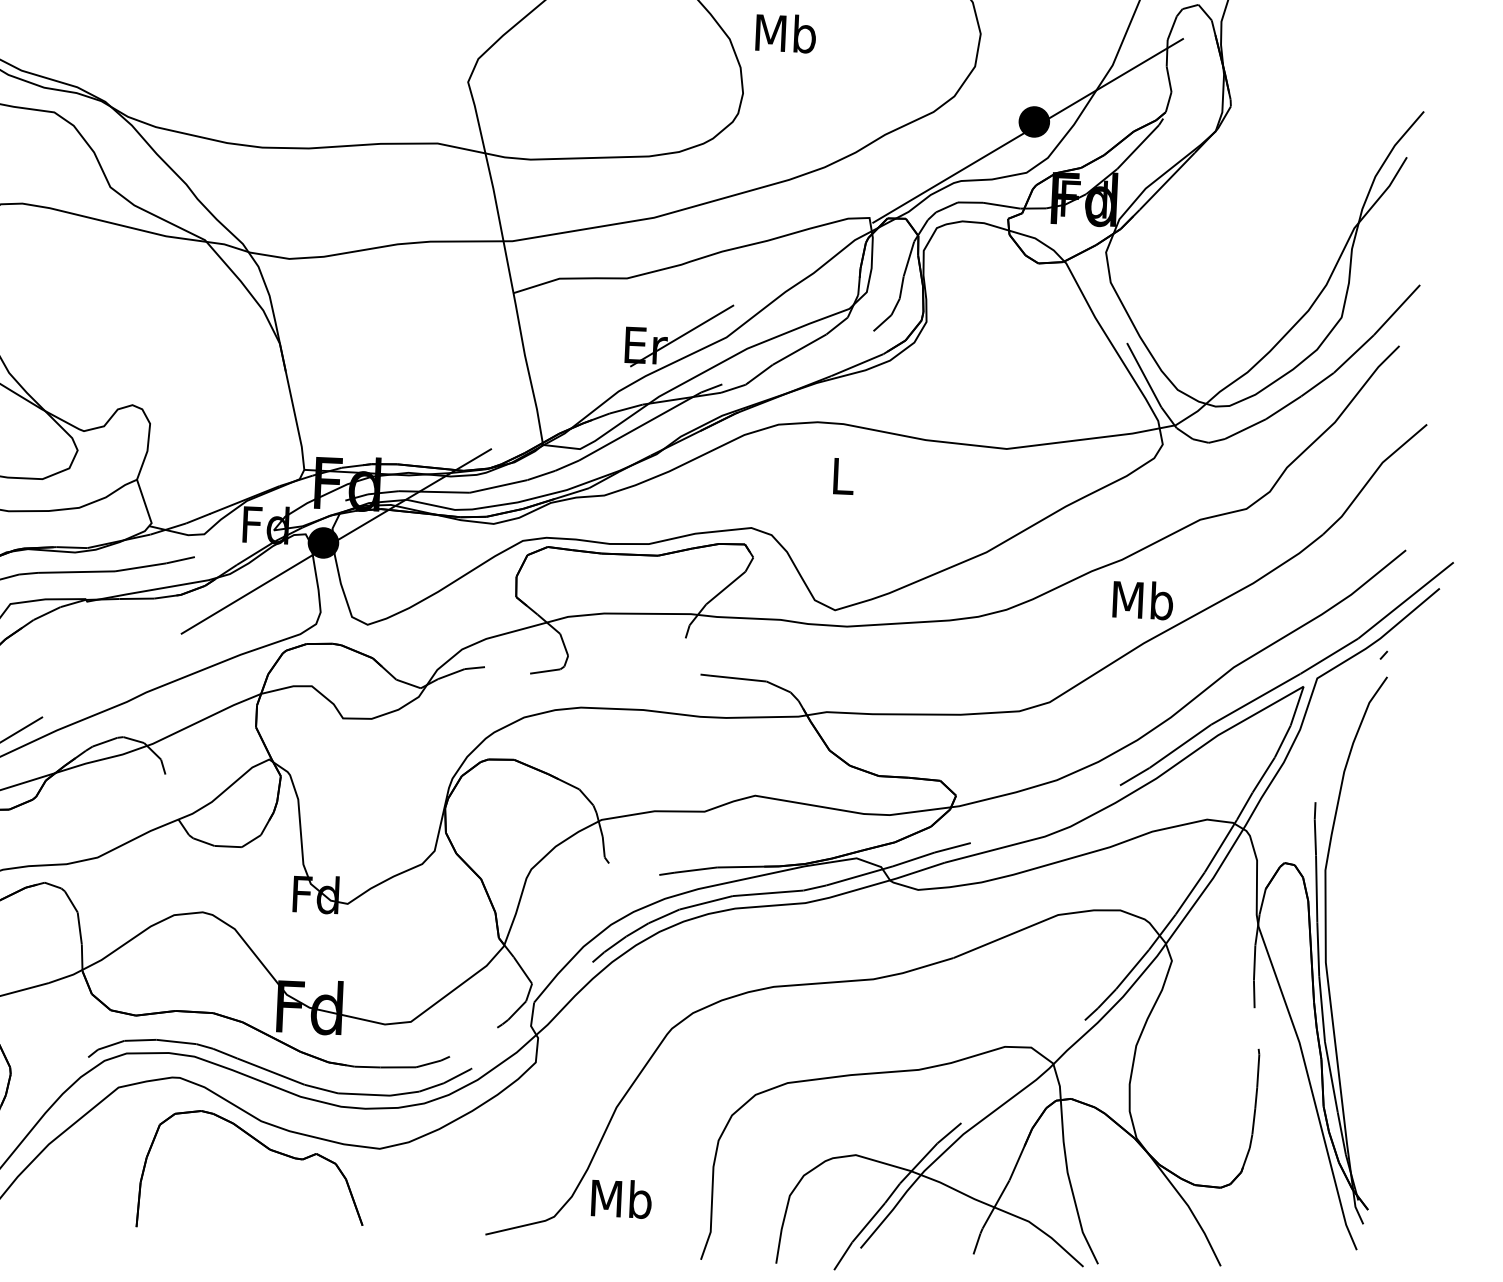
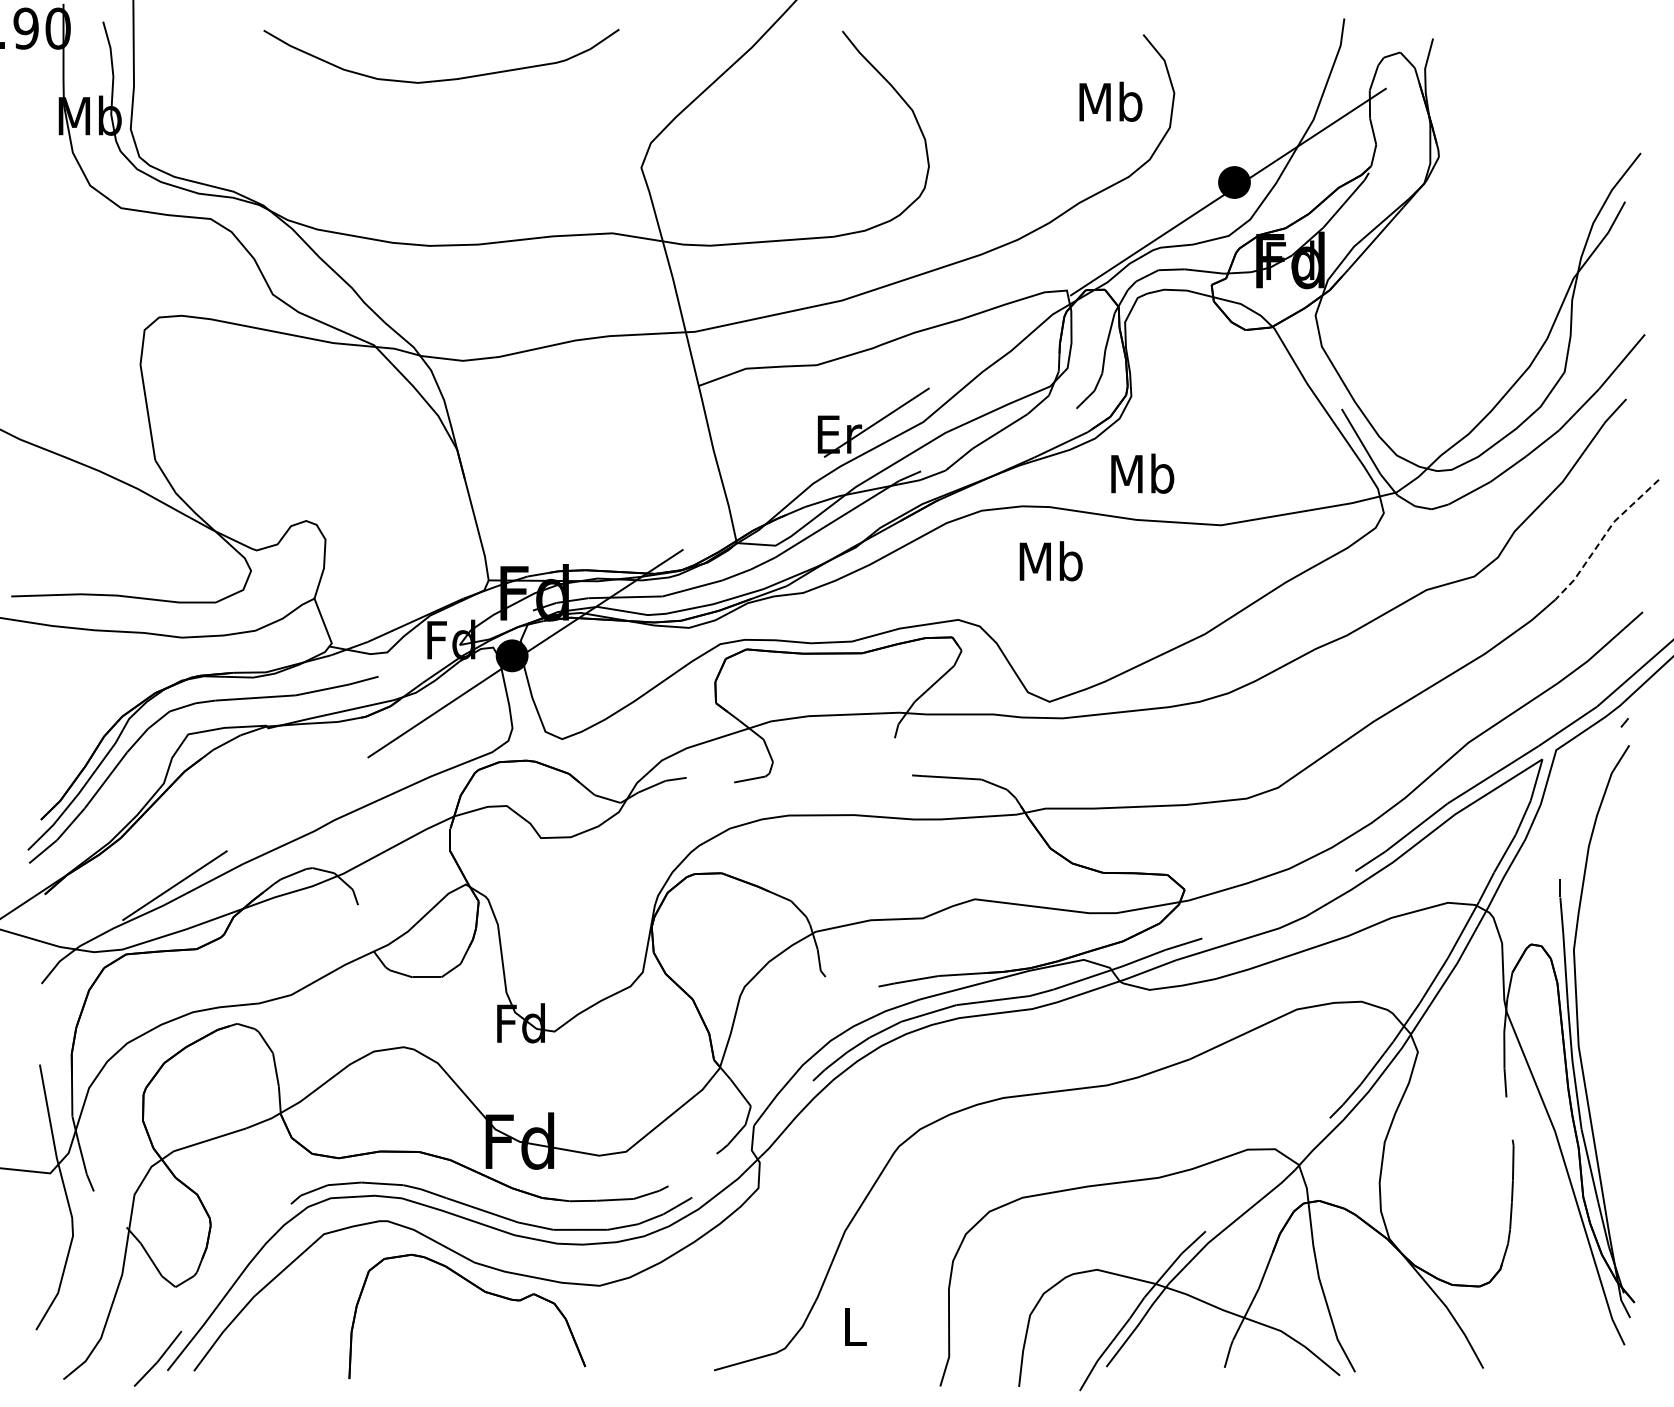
text: (785, 33) -> (1110, 101), moved
text: (842, 476) -> (1050, 561), L -> Mb
line: (1371, 477) -> (1603, 537), solid -> dashed
text: (1142, 599) -> (1142, 473), moved
text: (621, 1198) -> (854, 1326), Mb -> L

